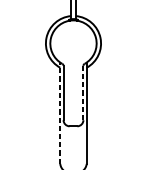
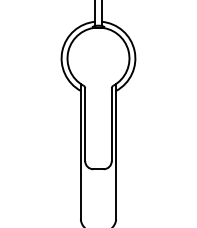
line: (83, 92) -> (111, 124), dashed -> solid
line: (60, 113) -> (80, 151), dashed -> solid

